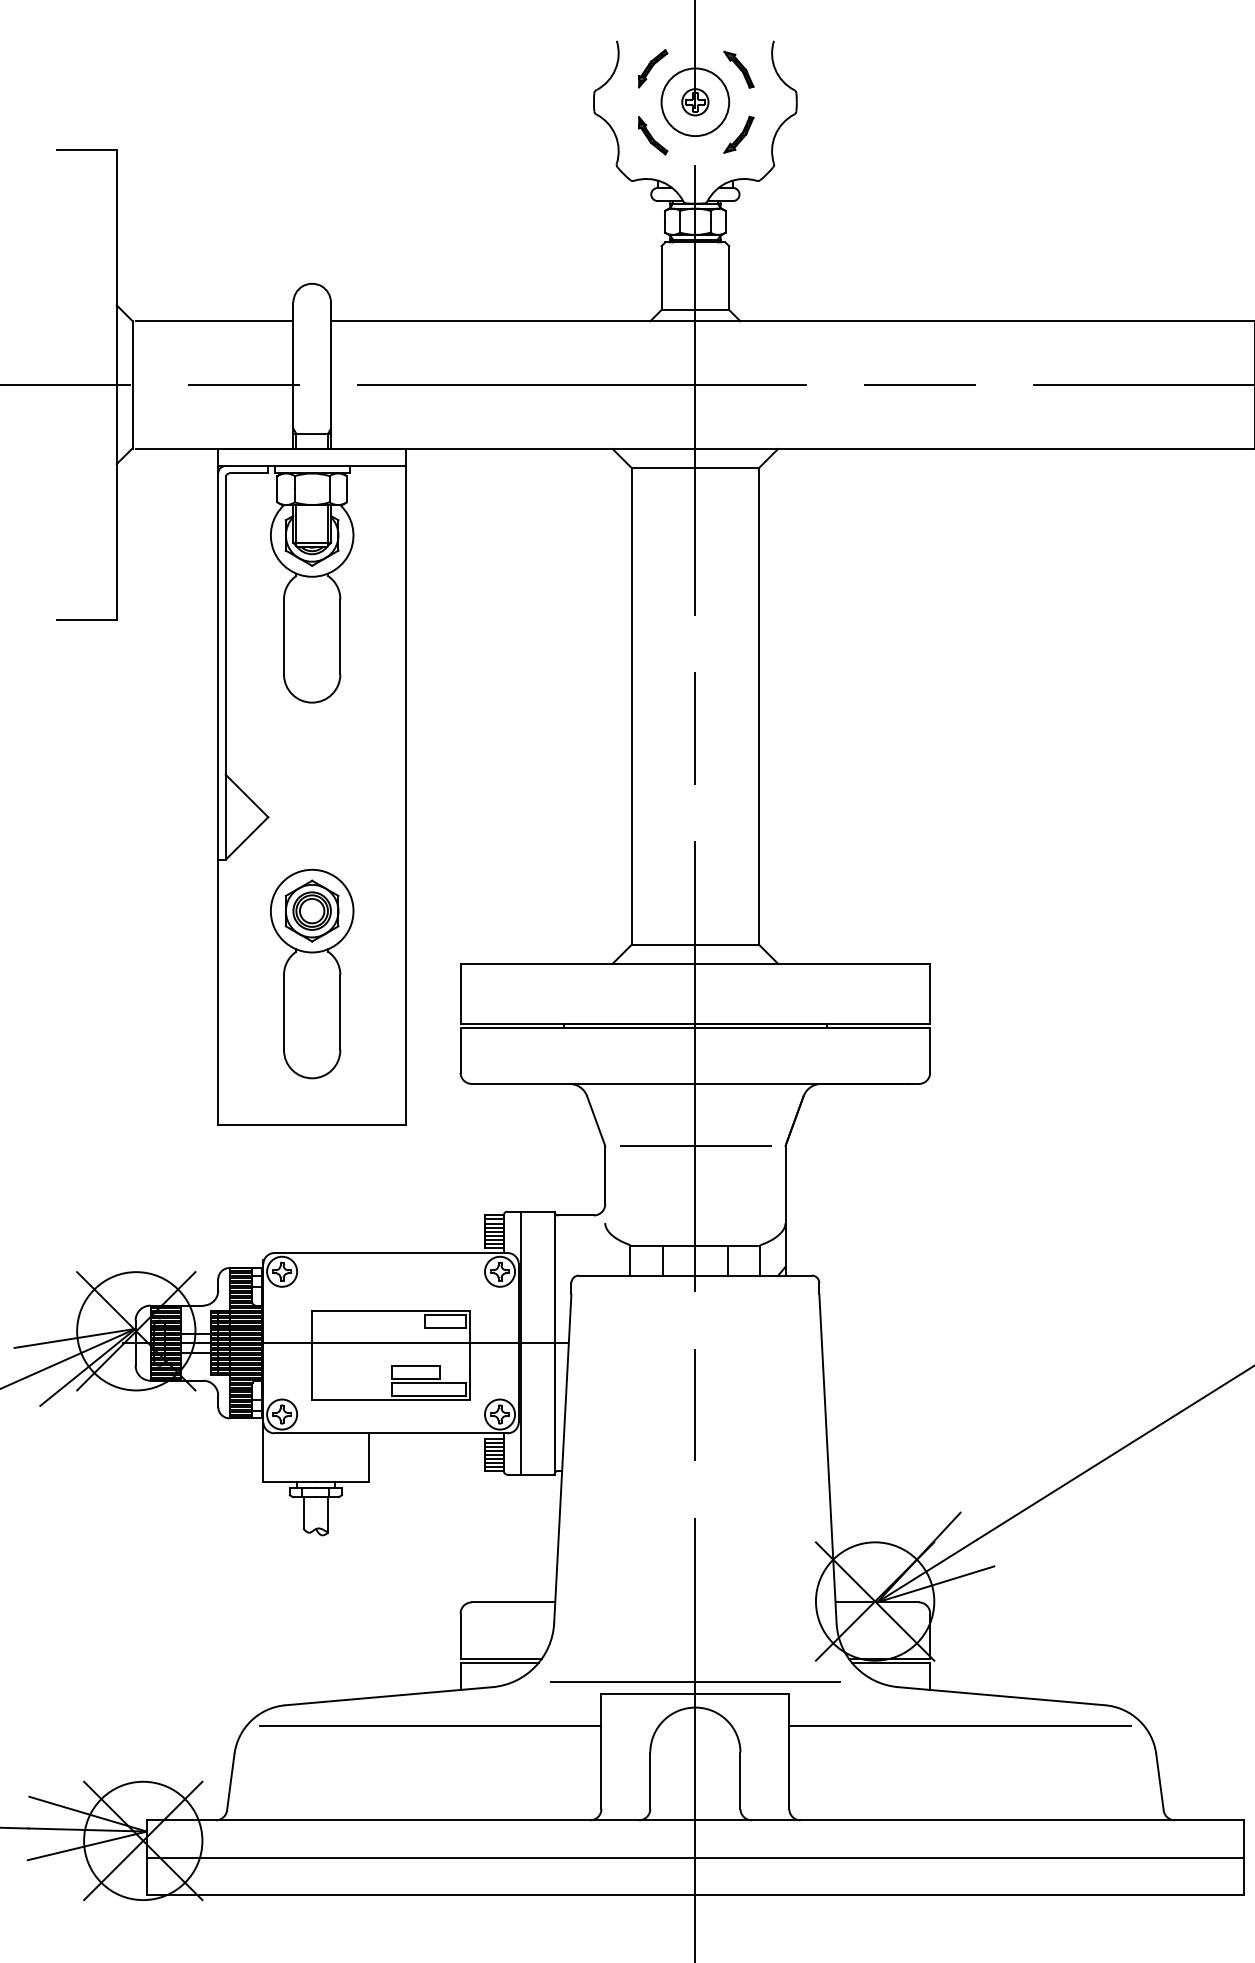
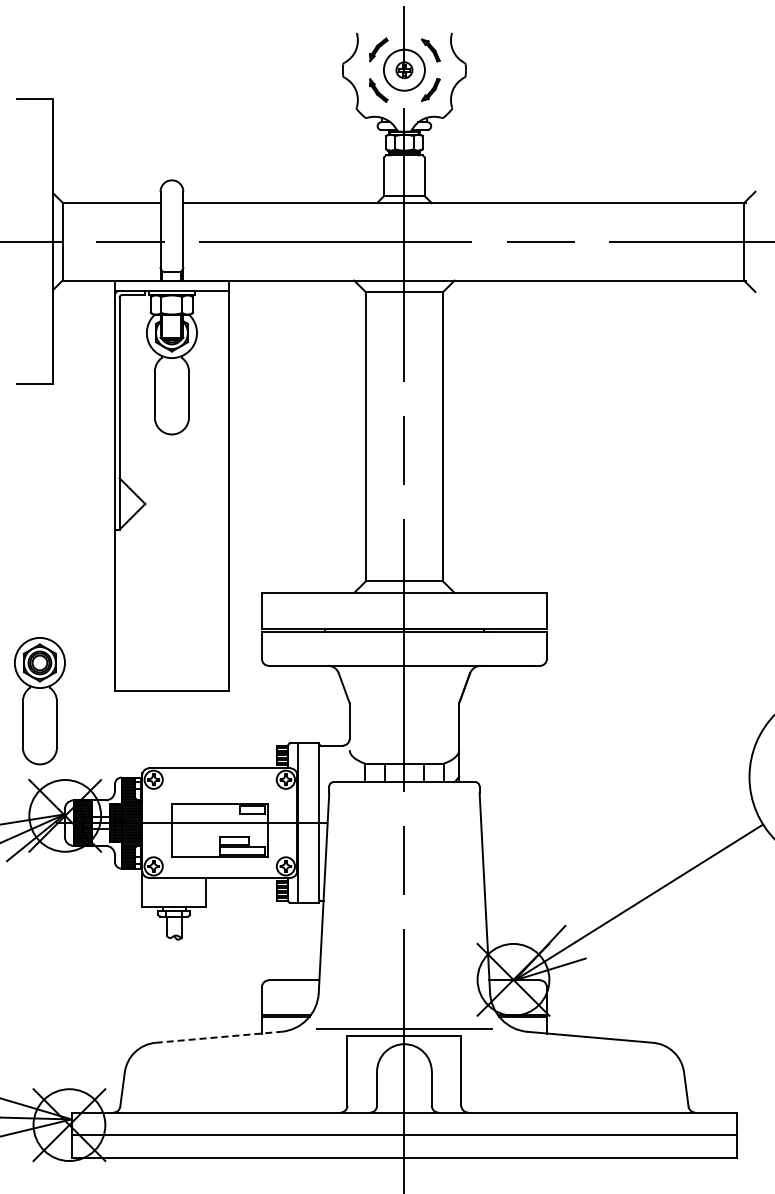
part: (311, 974) -> (39, 701), moved
line: (695, 1146) -> (404, 703), removed
line: (390, 1696) -> (219, 1037), solid -> dashed
line: (430, 1726) -> (243, 1055), removed
line: (959, 1726) -> (564, 1055), removed

